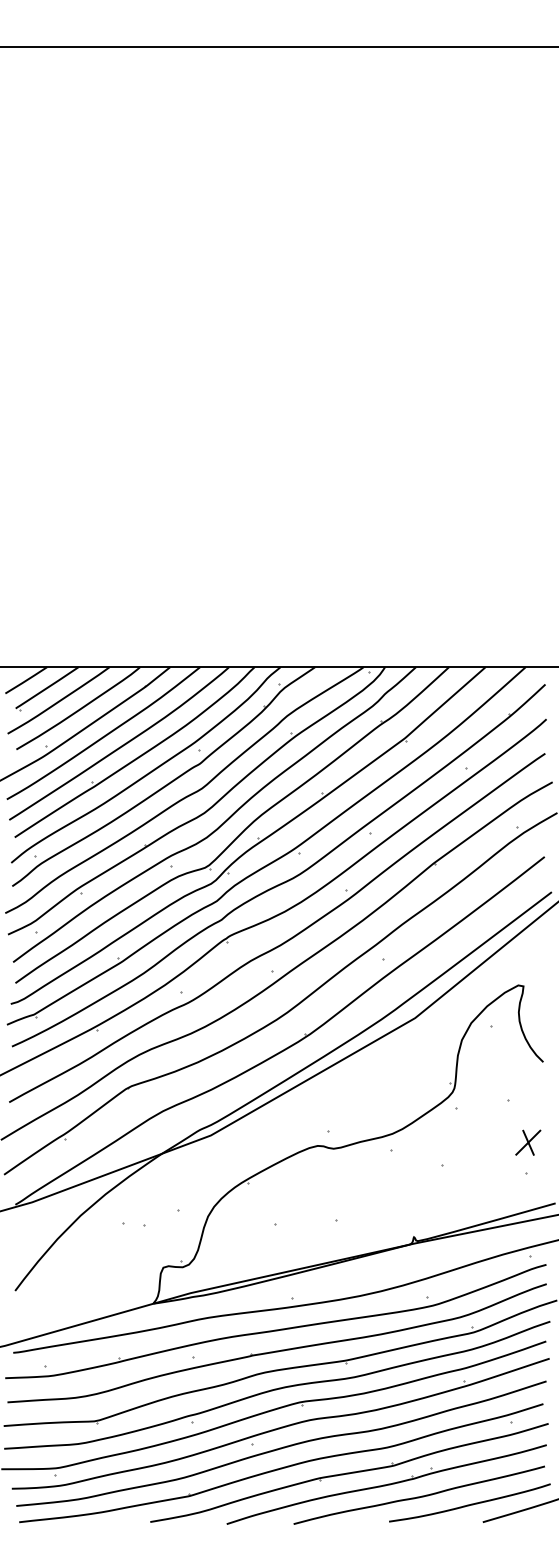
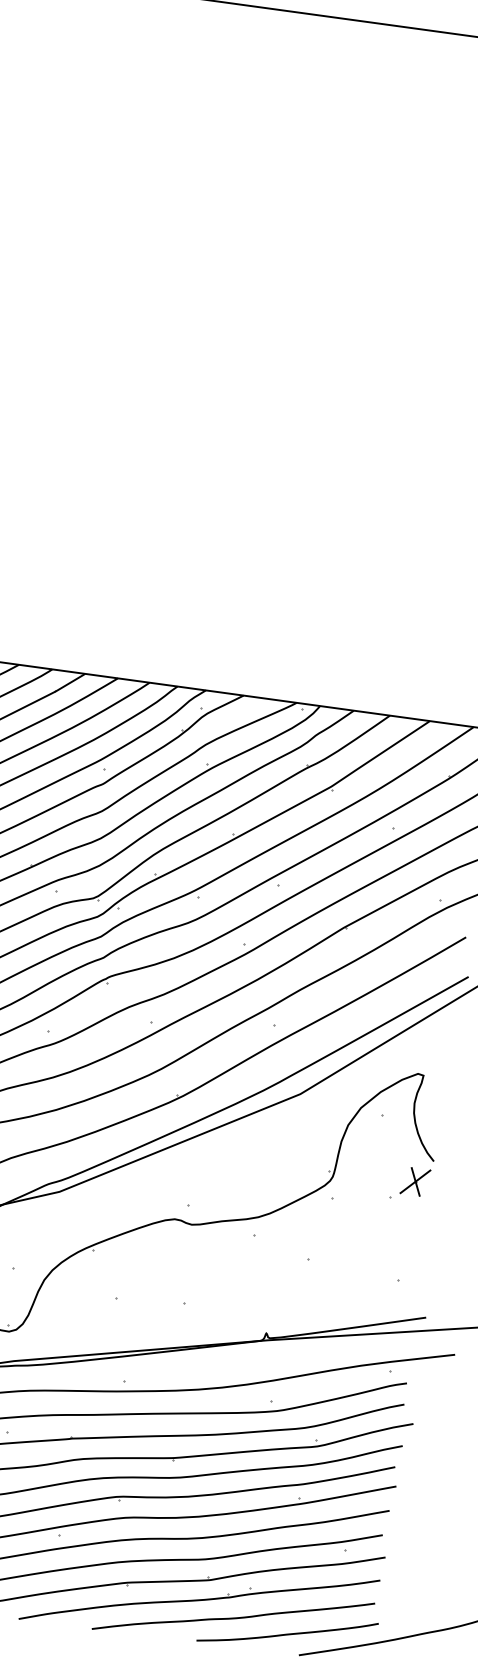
part: (528, 1142) -> (415, 1181), moved

